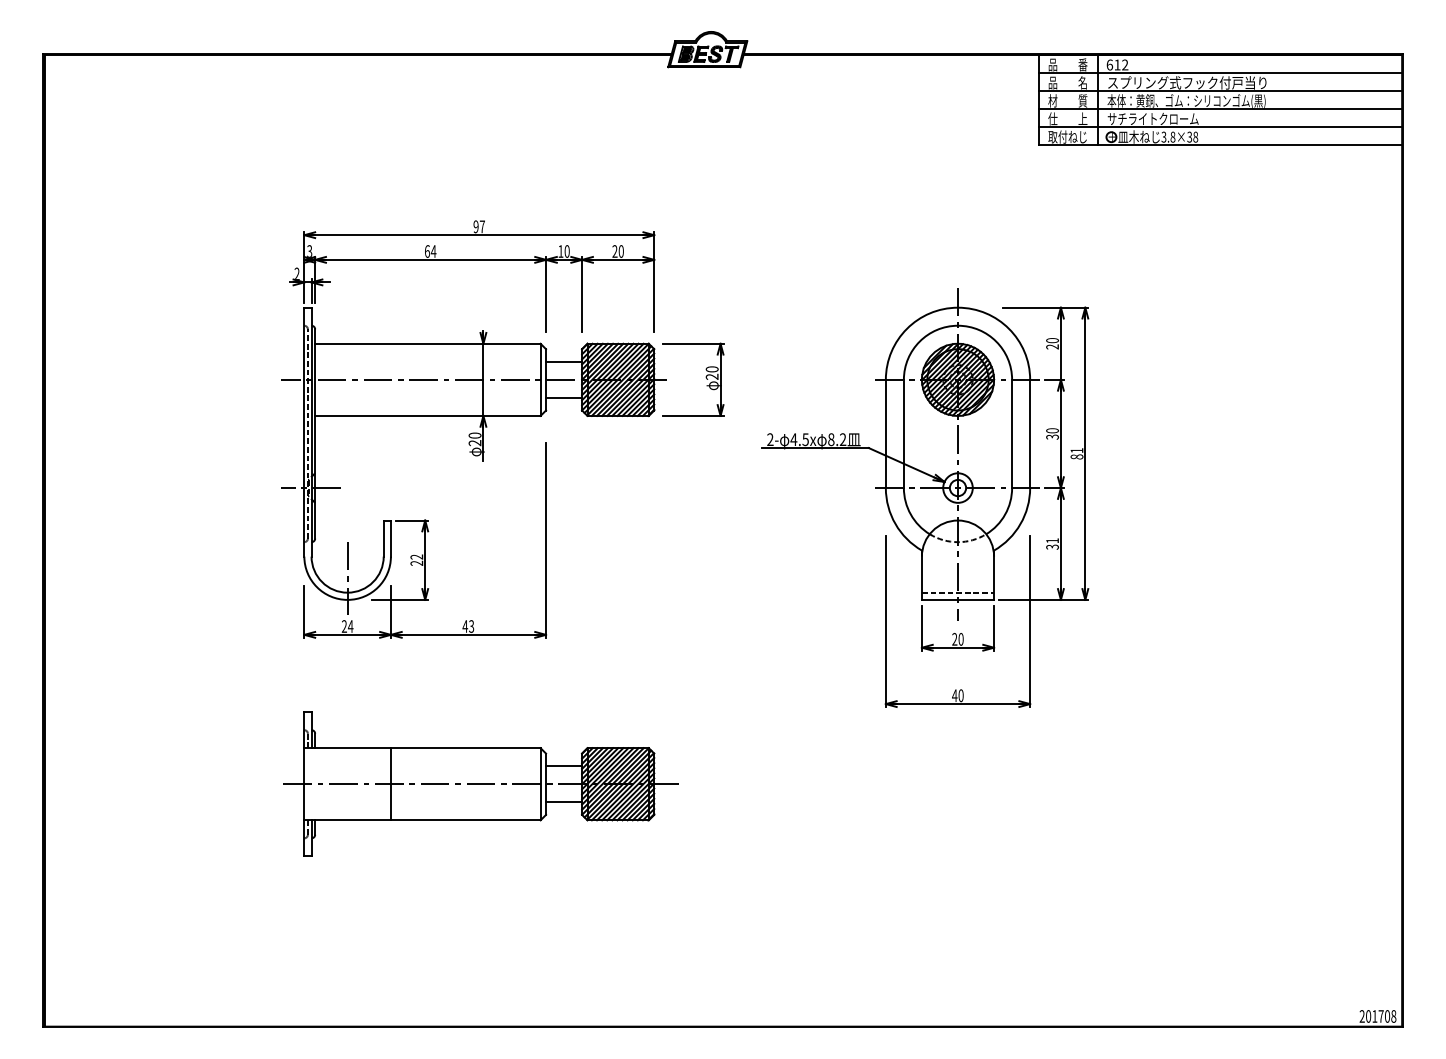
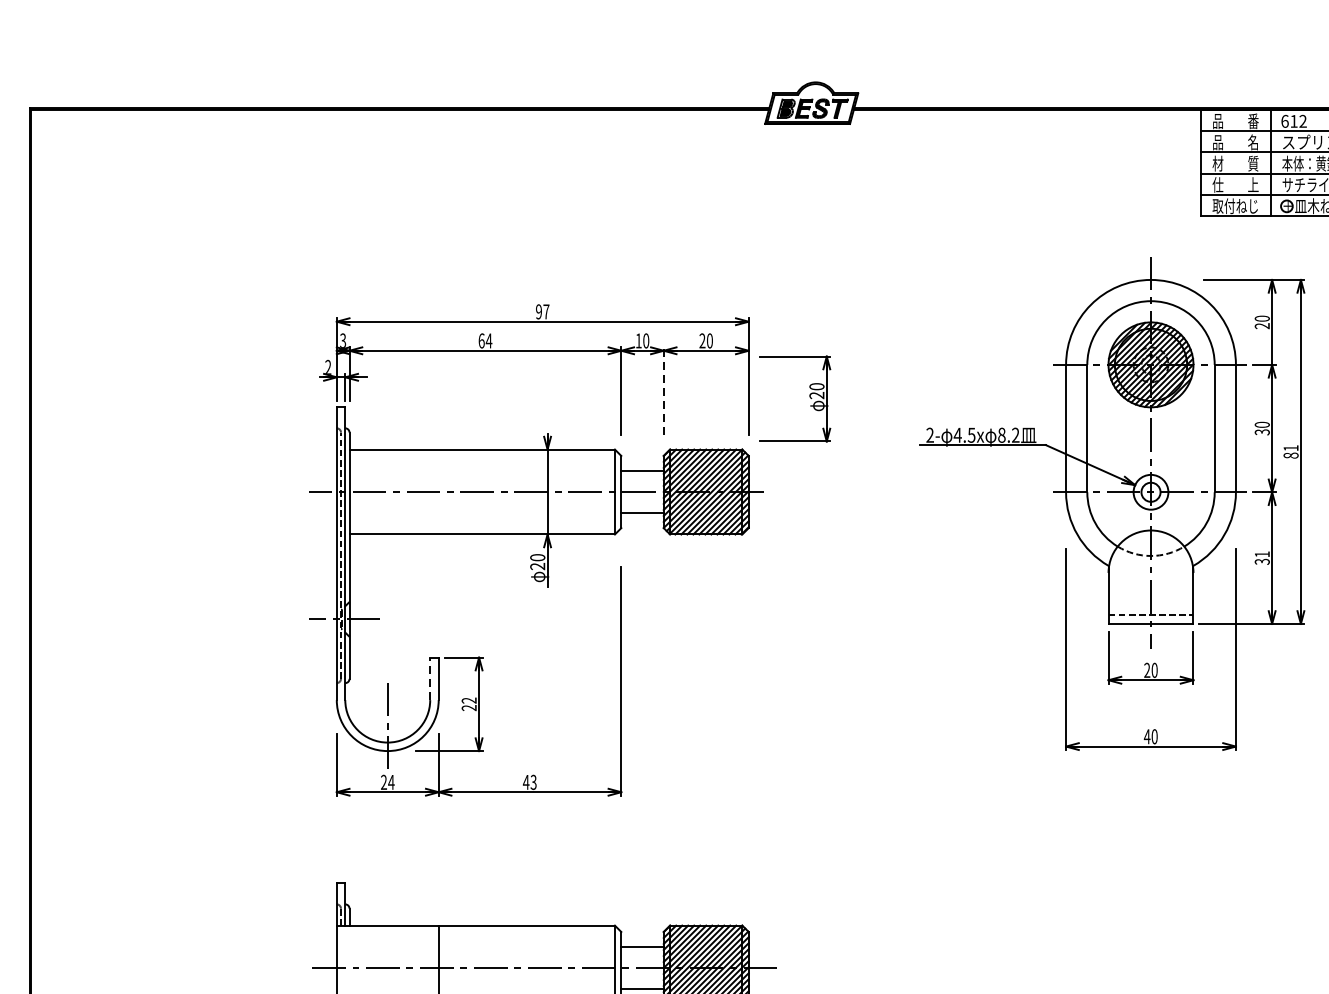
line: (582, 293) -> (664, 390), solid -> dashed
part: (705, 377) -> (809, 396), moved
part: (925, 497) -> (1112, 503), moved
line: (383, 538) -> (429, 678), solid -> dashed

